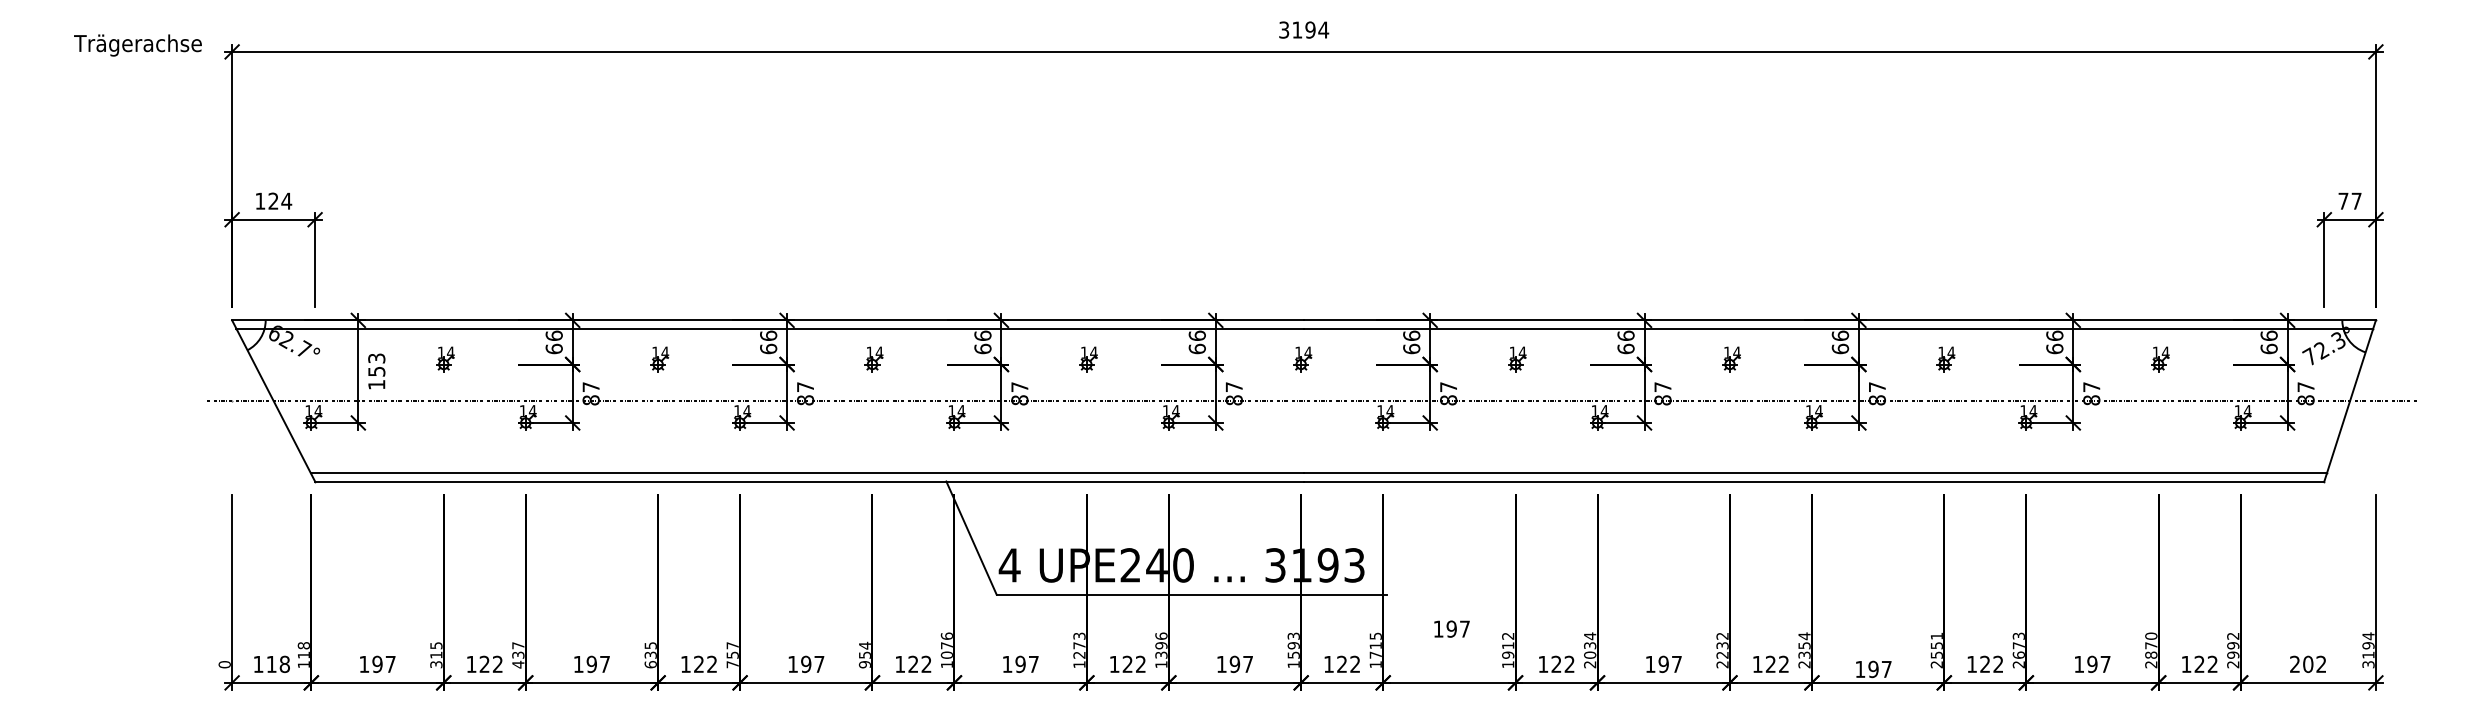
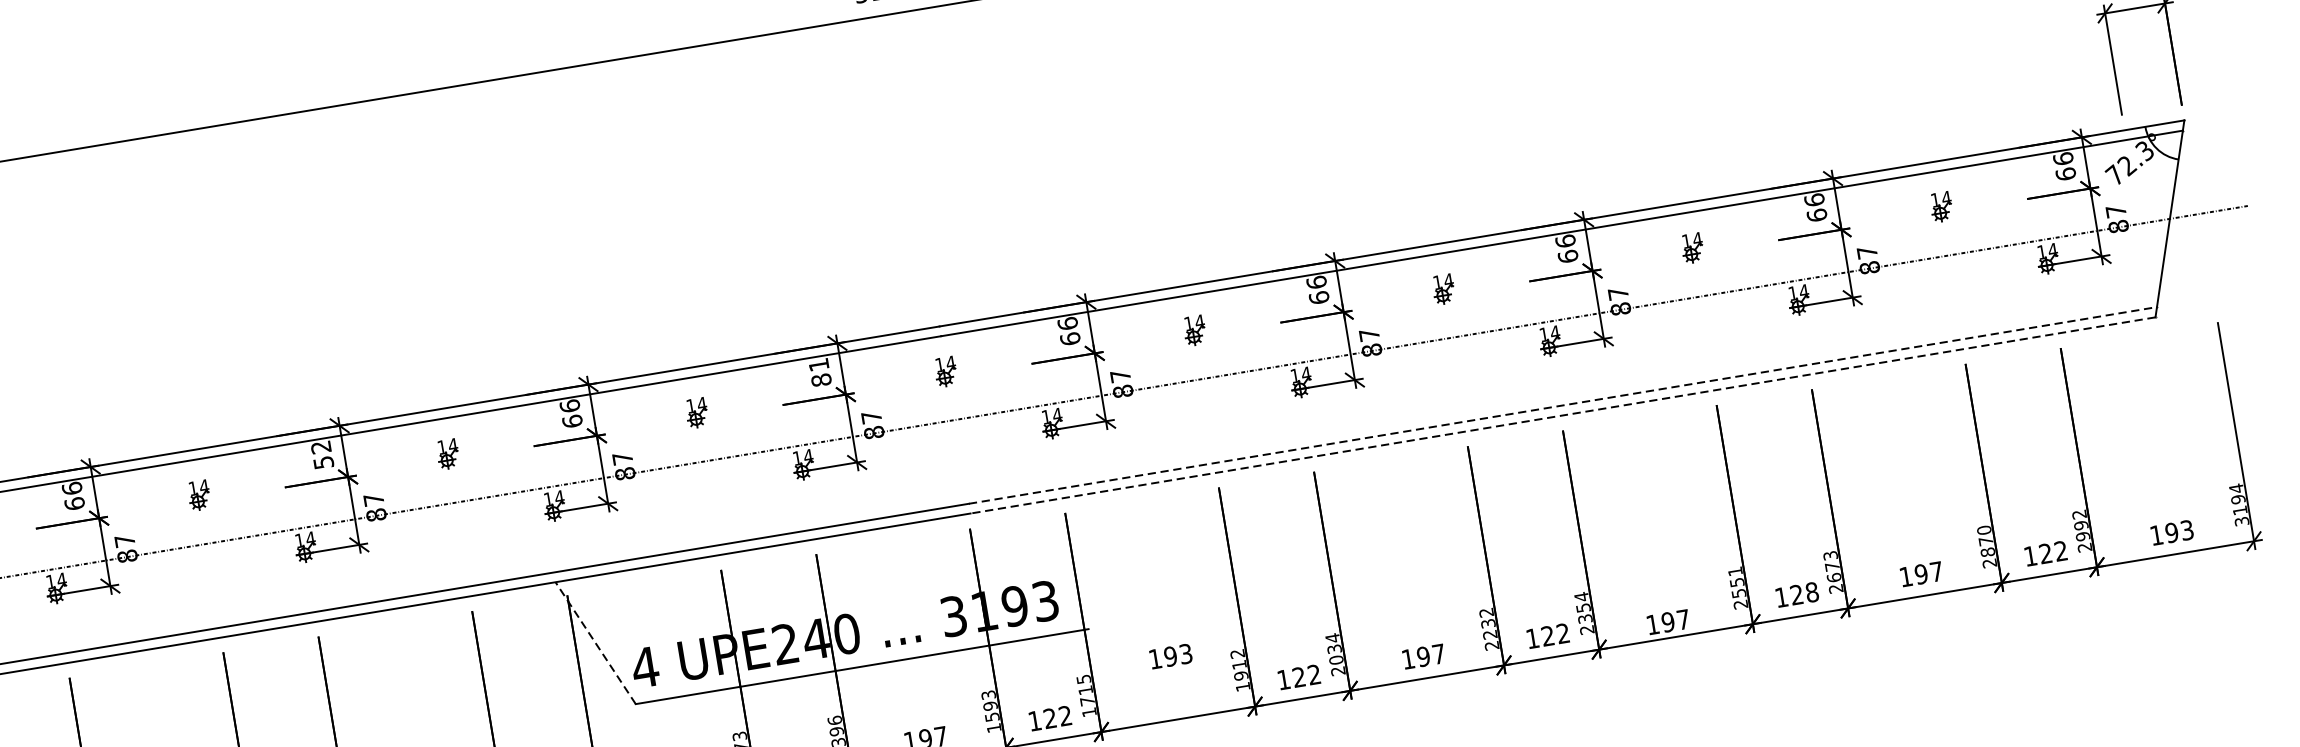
text: (768, 342) -> (322, 455), 66 -> 52
text: (1196, 342) -> (819, 372), 66 -> 81
line: (1815, 473) -> (1563, 405), solid -> dashed
line: (1813, 481) -> (1562, 415), solid -> dashed
line: (971, 538) -> (595, 643), solid -> dashed
text: (1464, 628) -> (1185, 653), 197 -> 193
text: (1998, 664) -> (1812, 592), 122 -> 128
text: (2308, 664) -> (2172, 532), 202 -> 193

